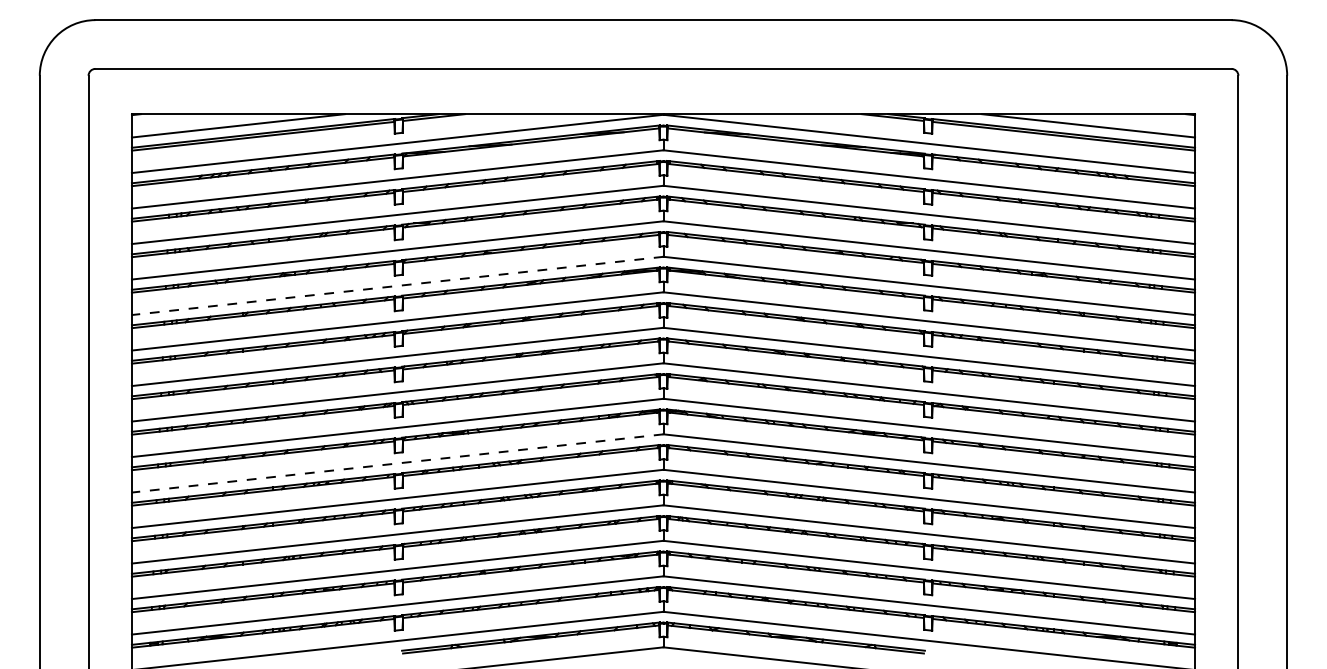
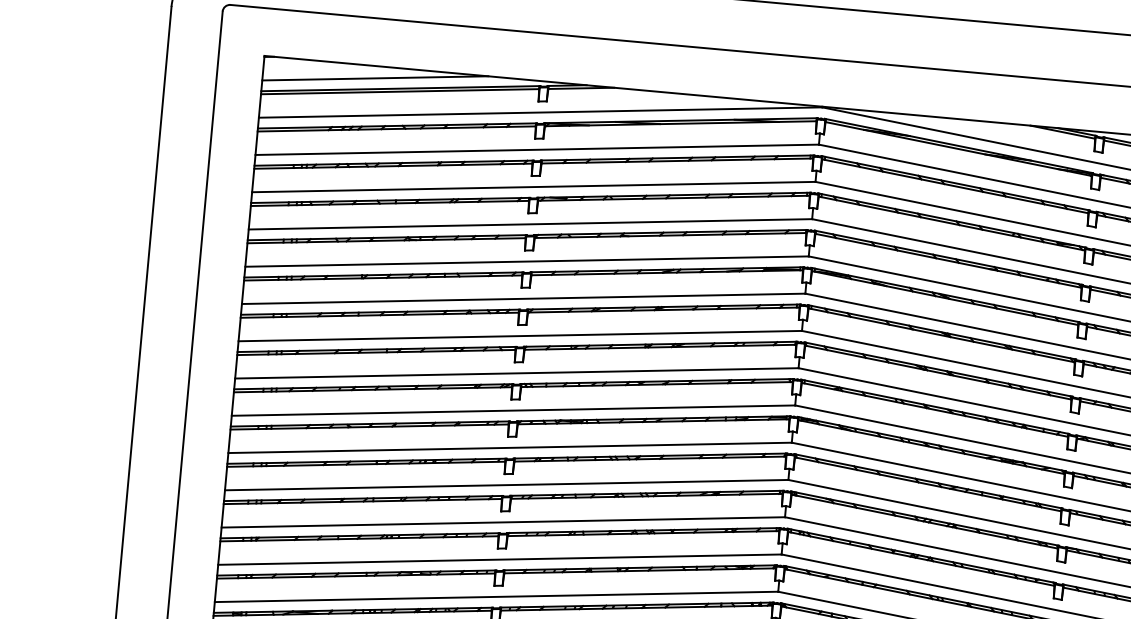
line: (397, 285) -> (526, 261), dashed -> solid
line: (397, 463) -> (509, 447), dashed -> solid

